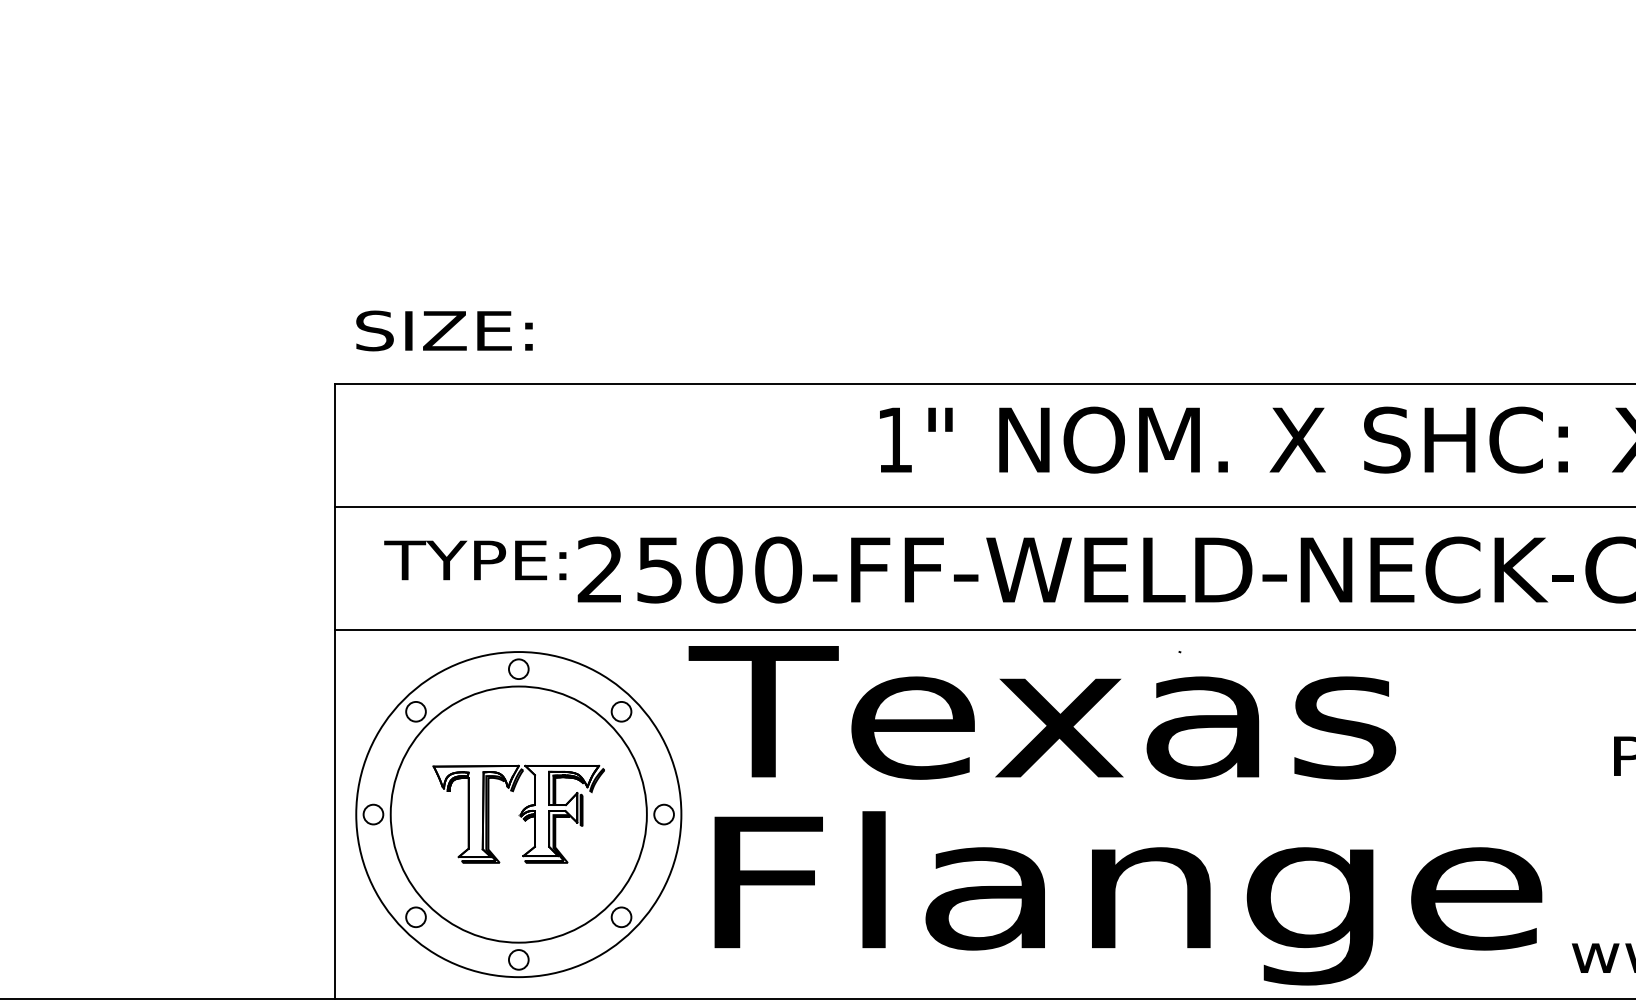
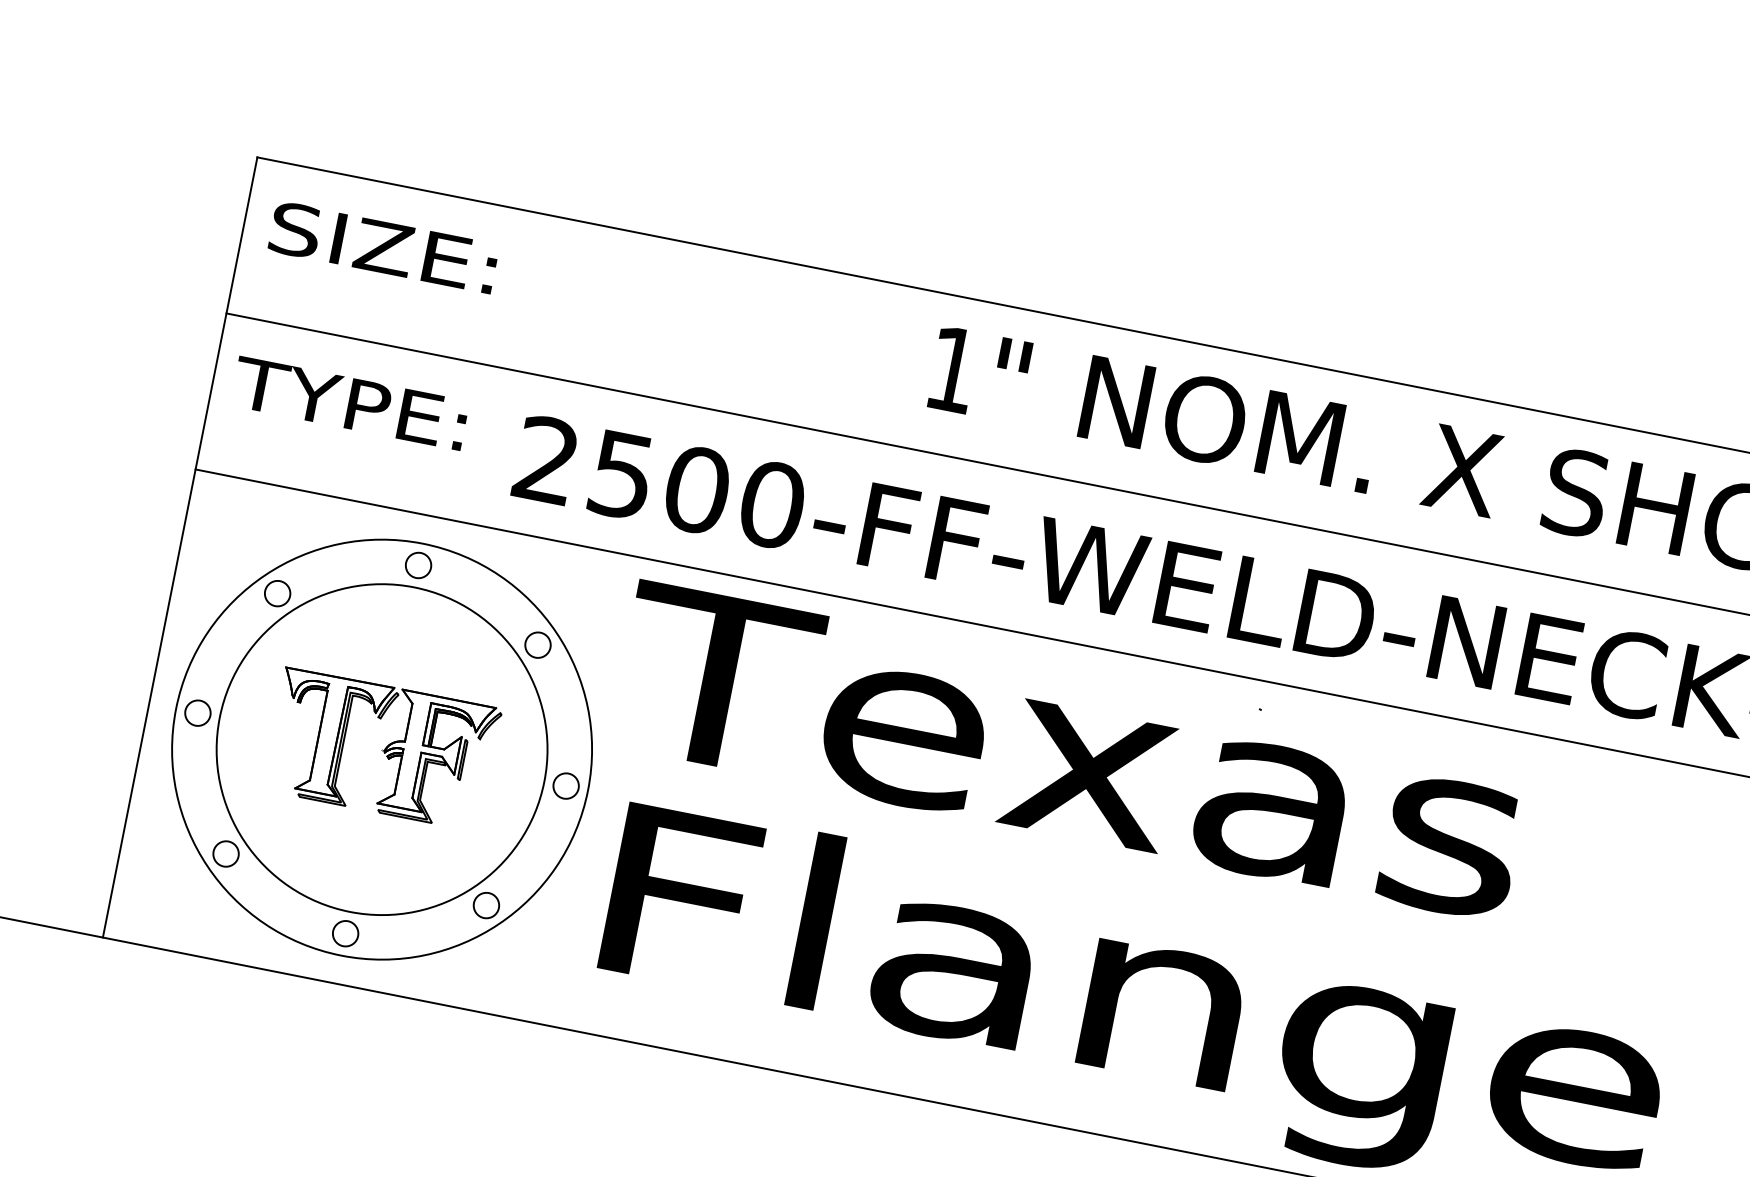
text: (444, 330) -> (383, 246), moved
text: (475, 560) -> (350, 403), moved

